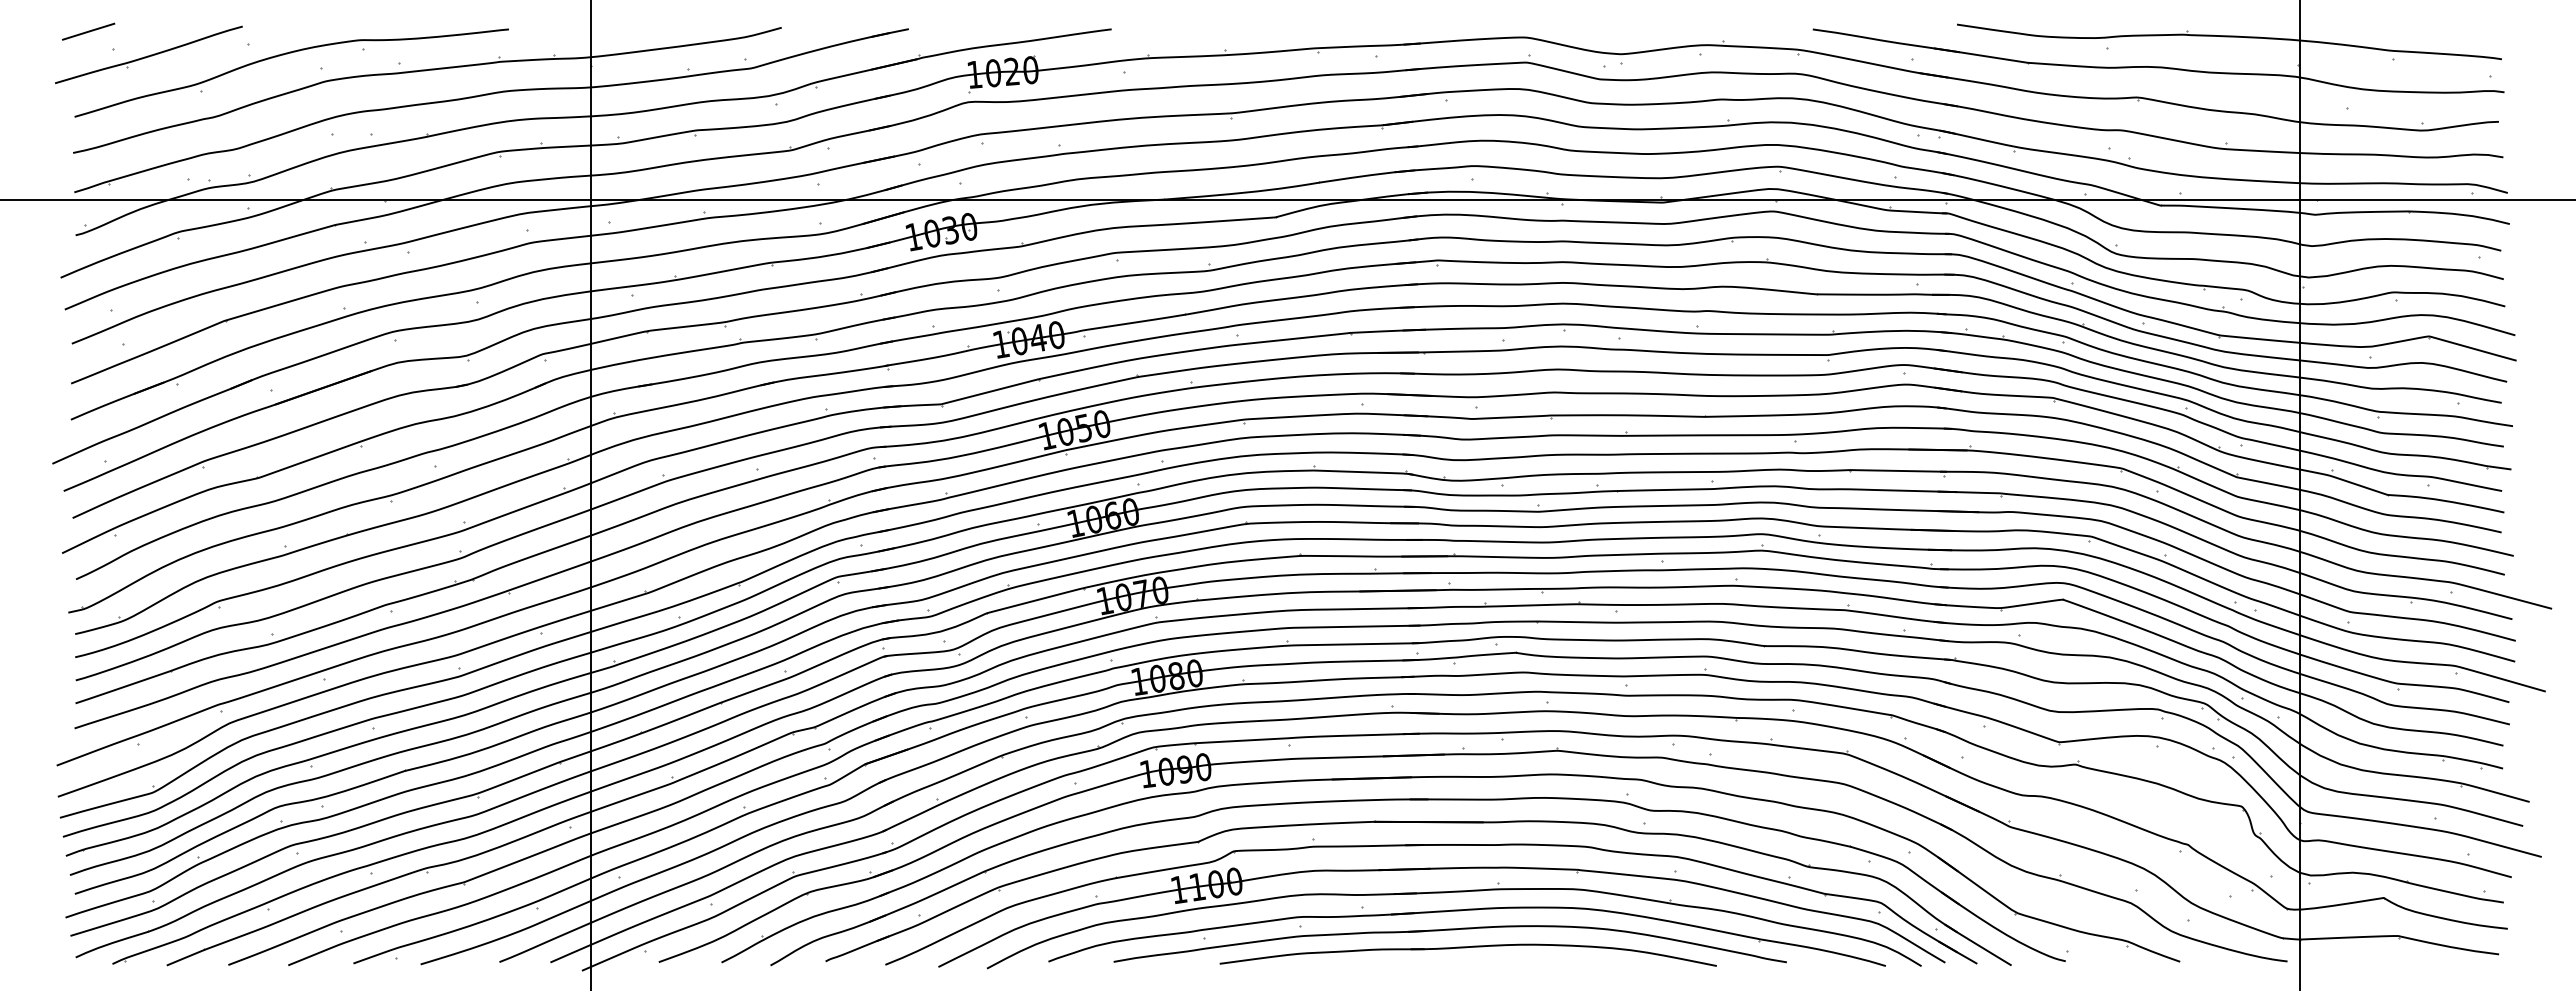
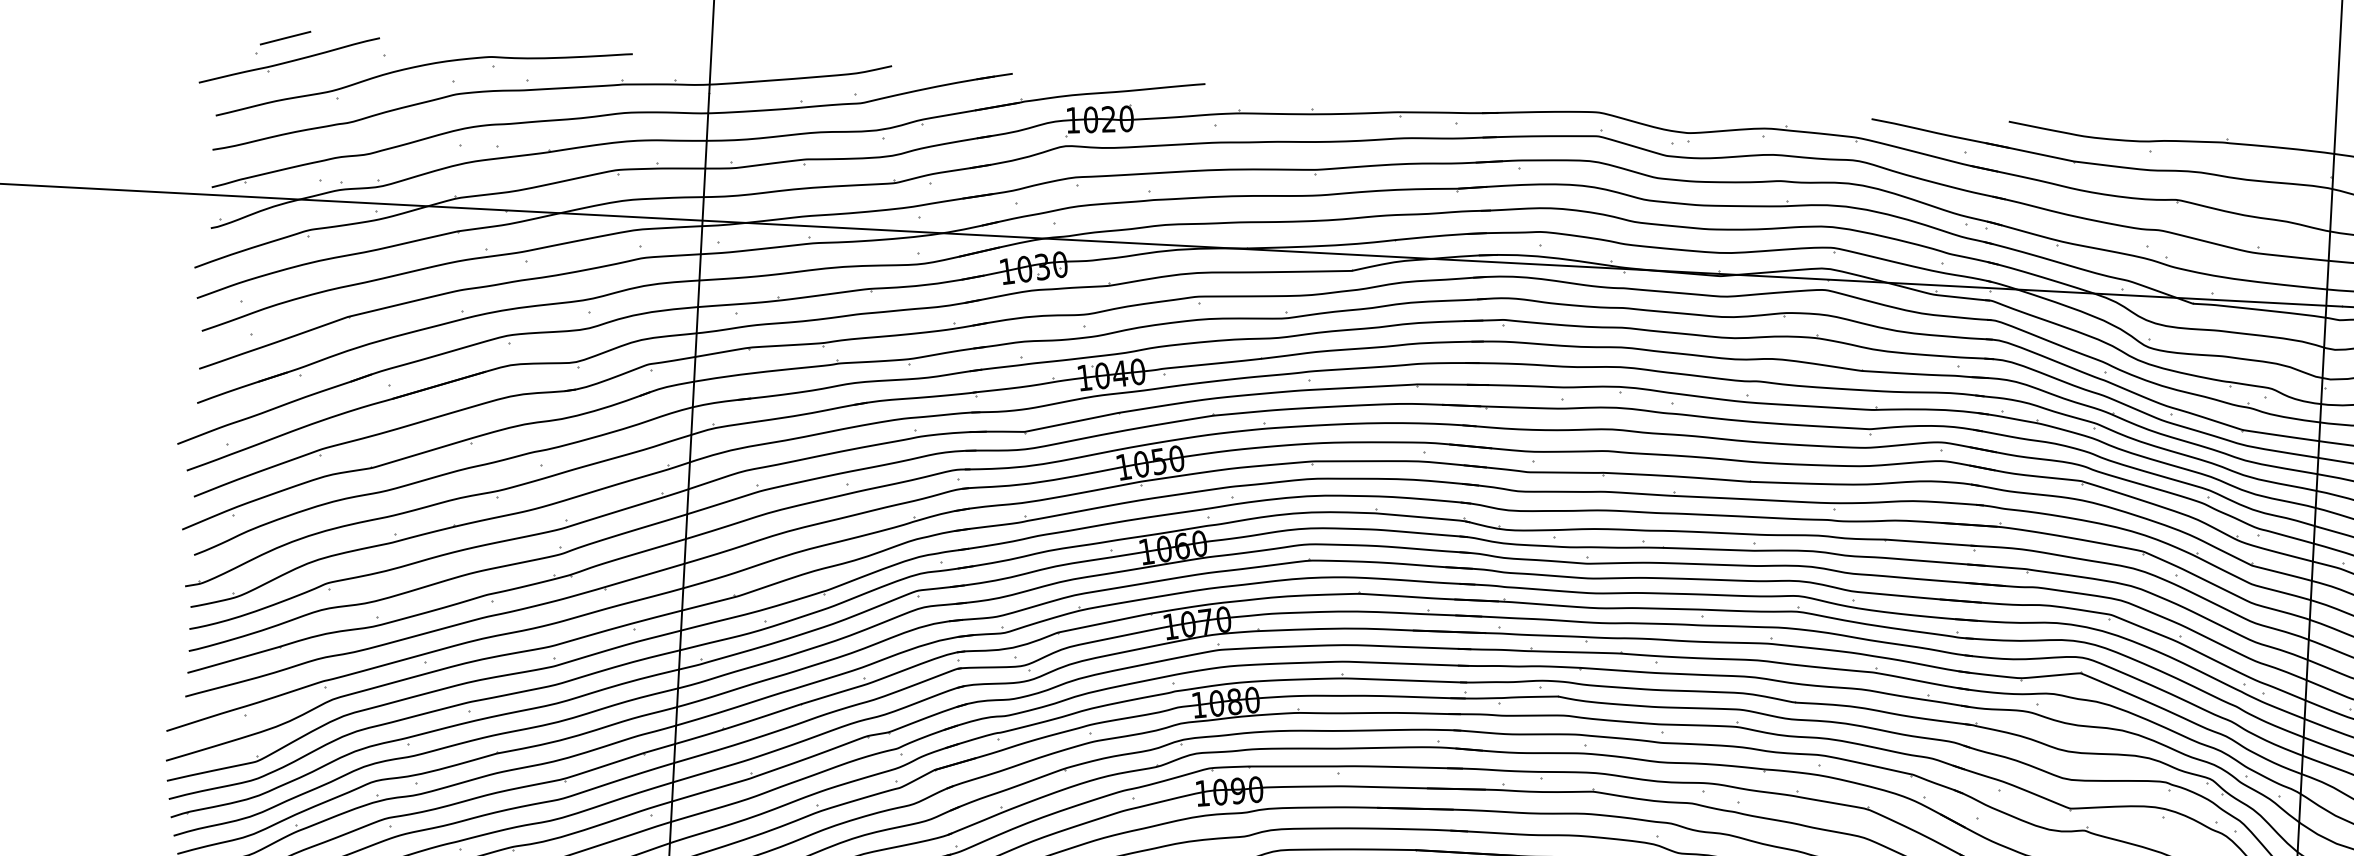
line: (88, 31) -> (285, 37), moved

